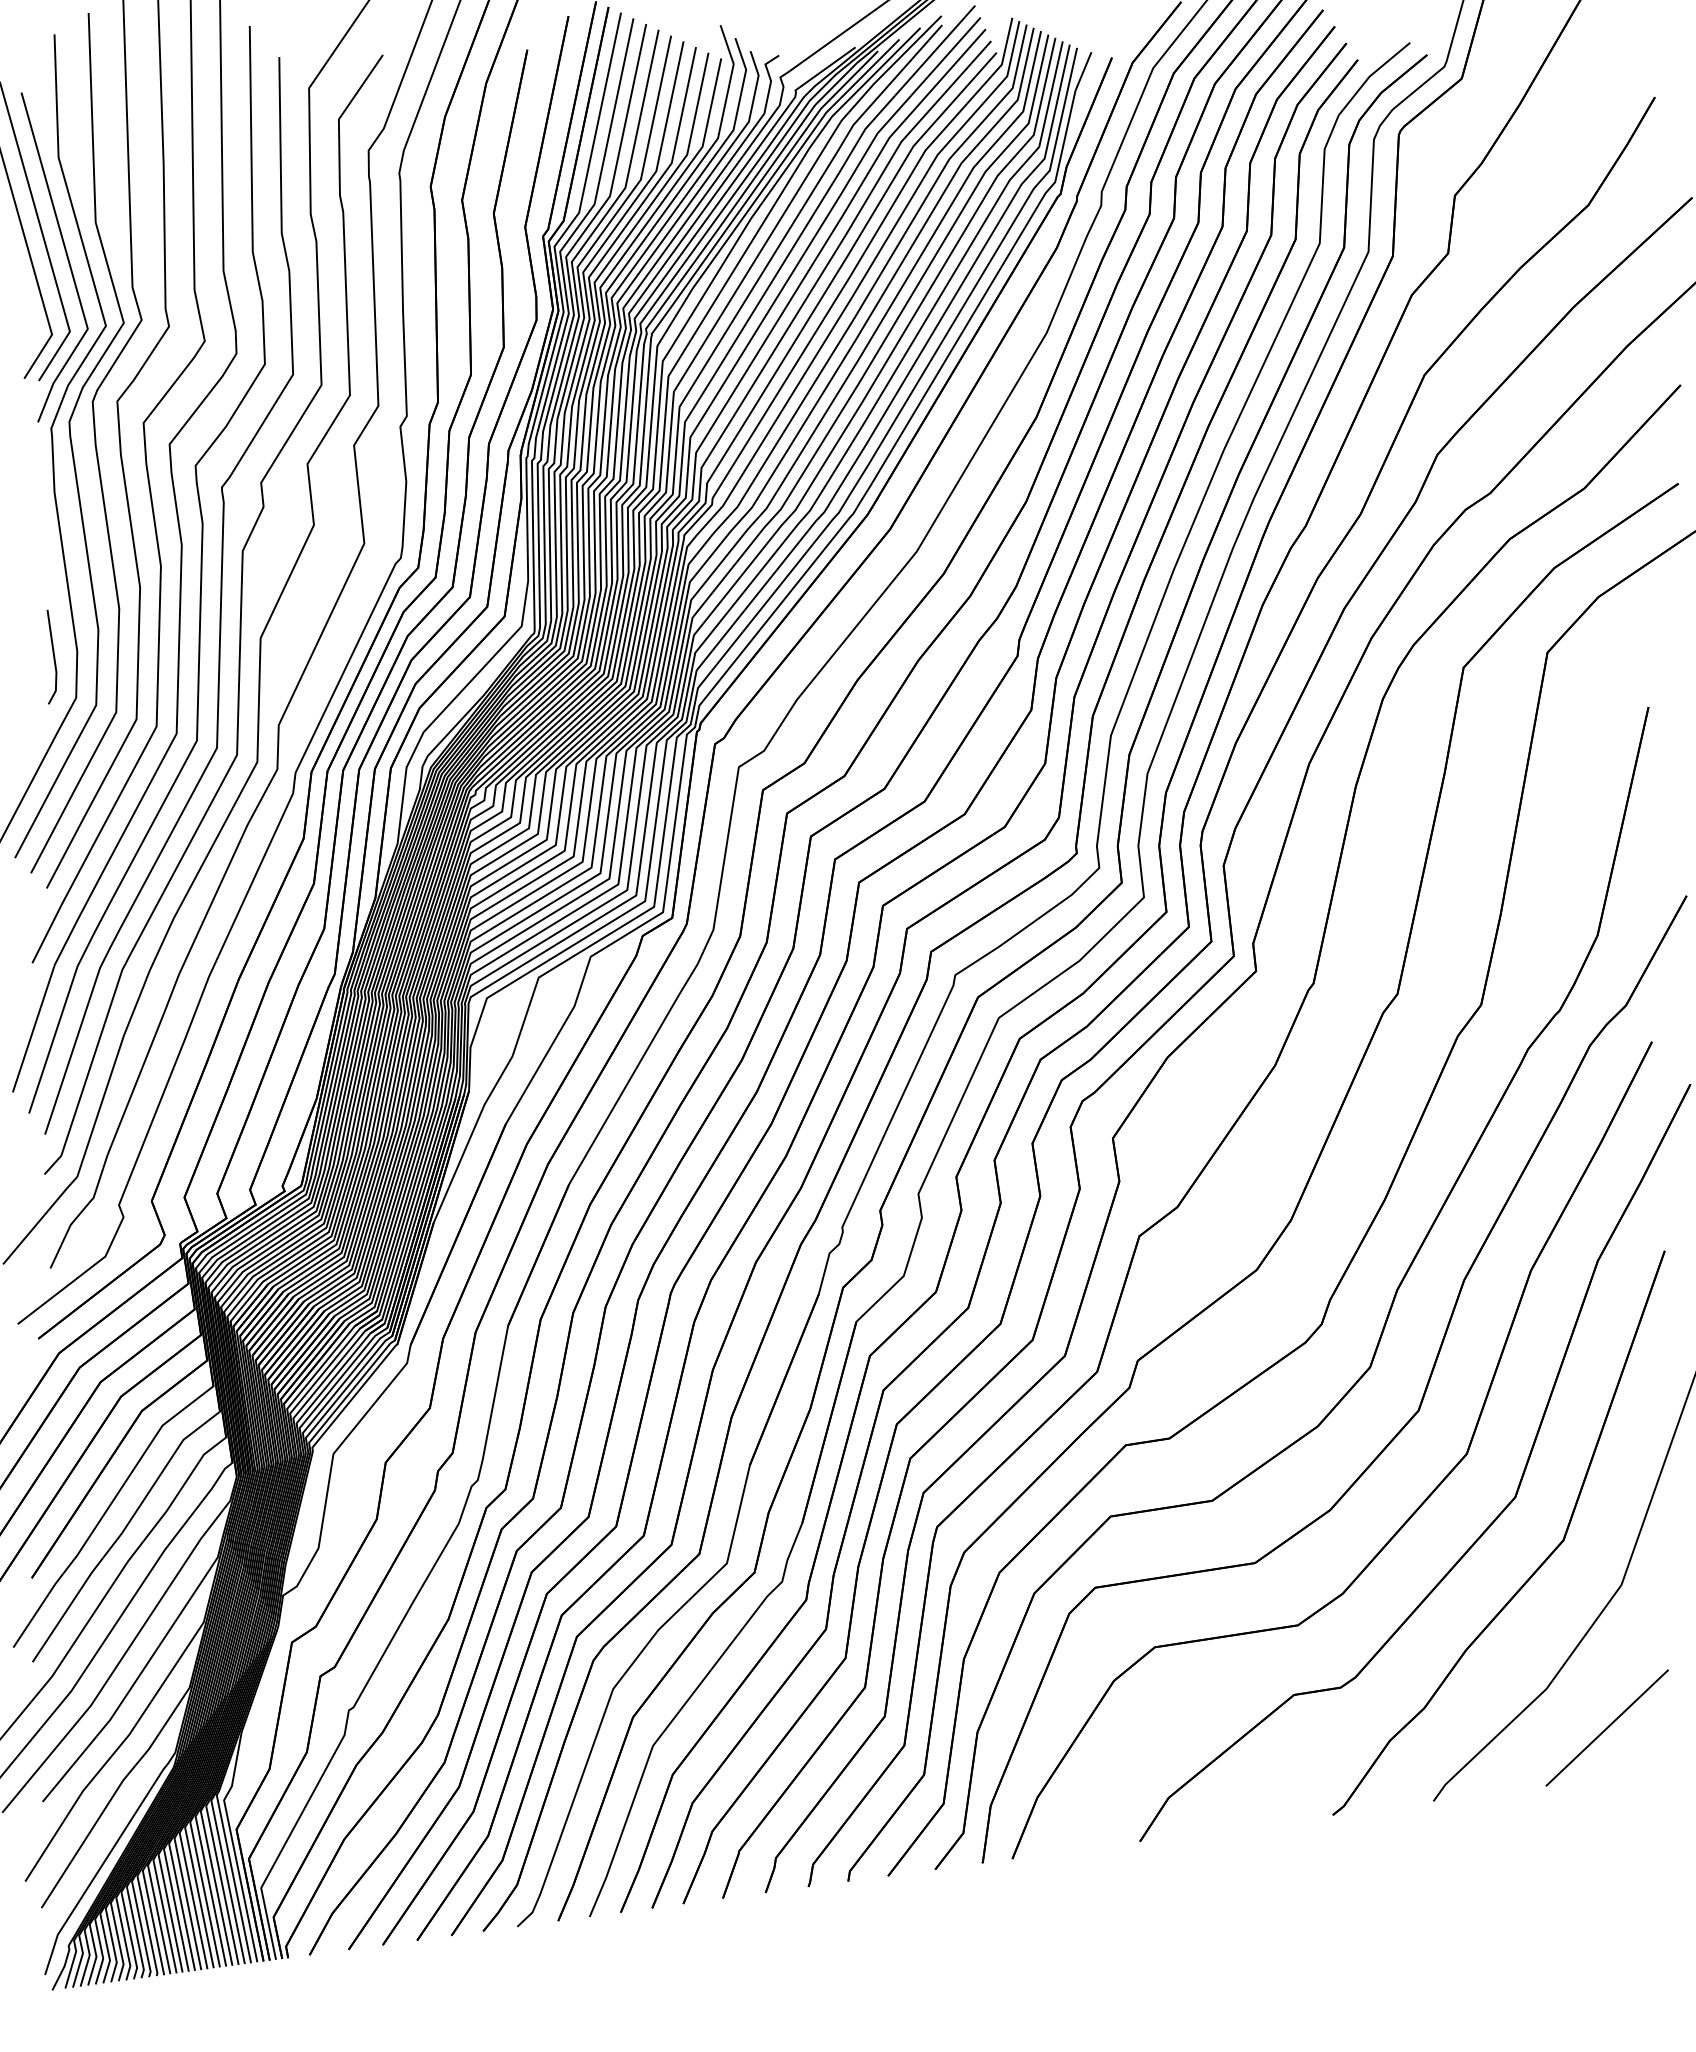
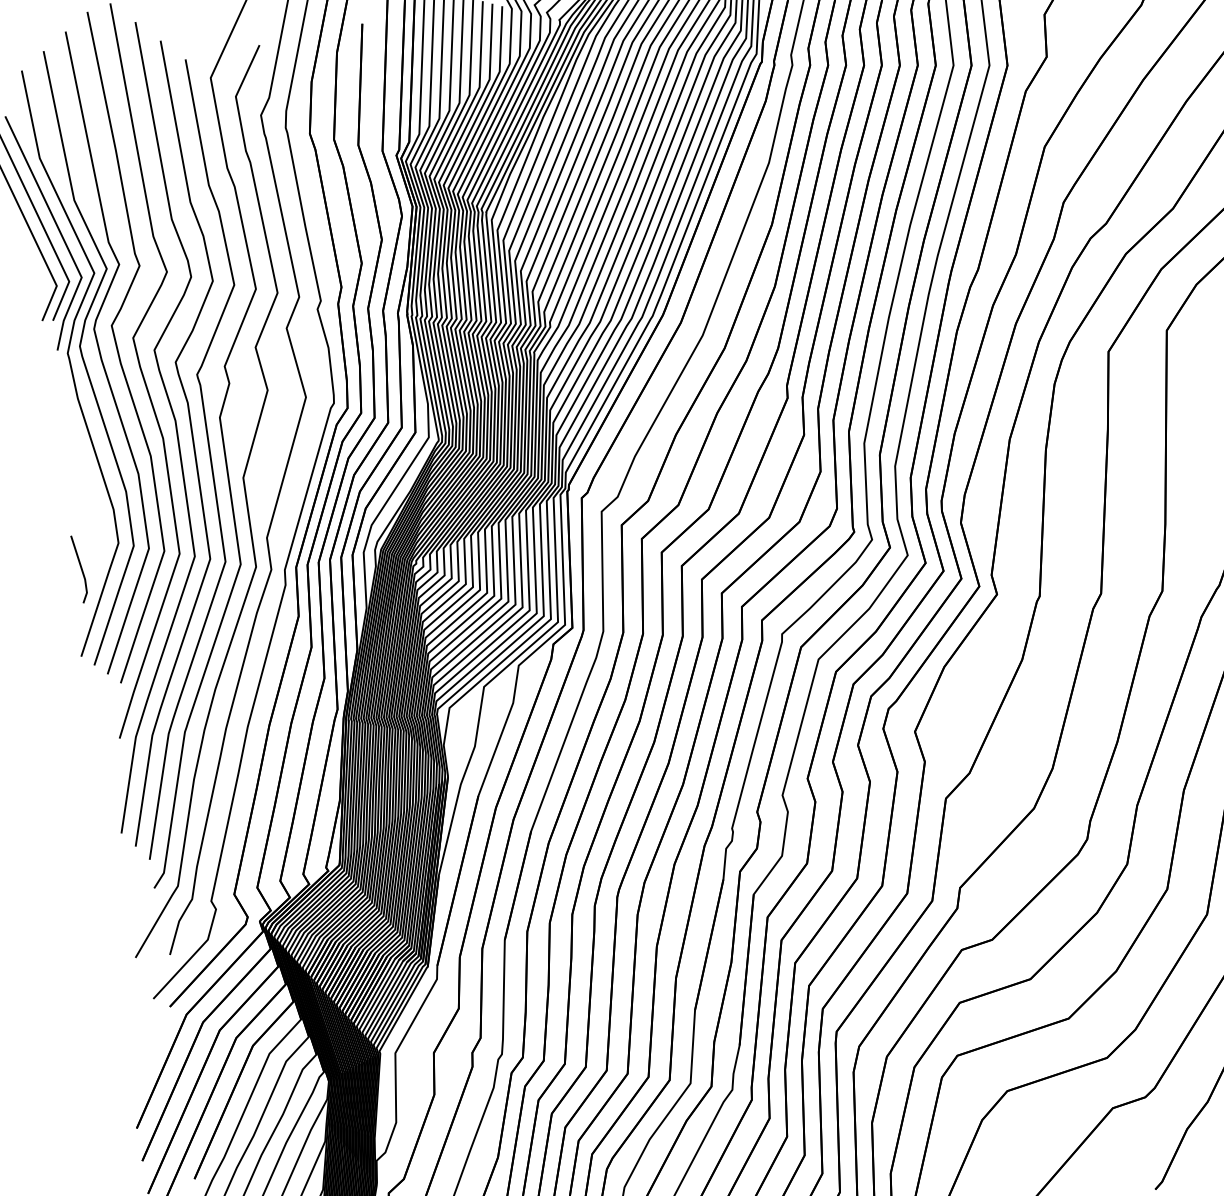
line: (53, 656) -> (81, 568), moved

